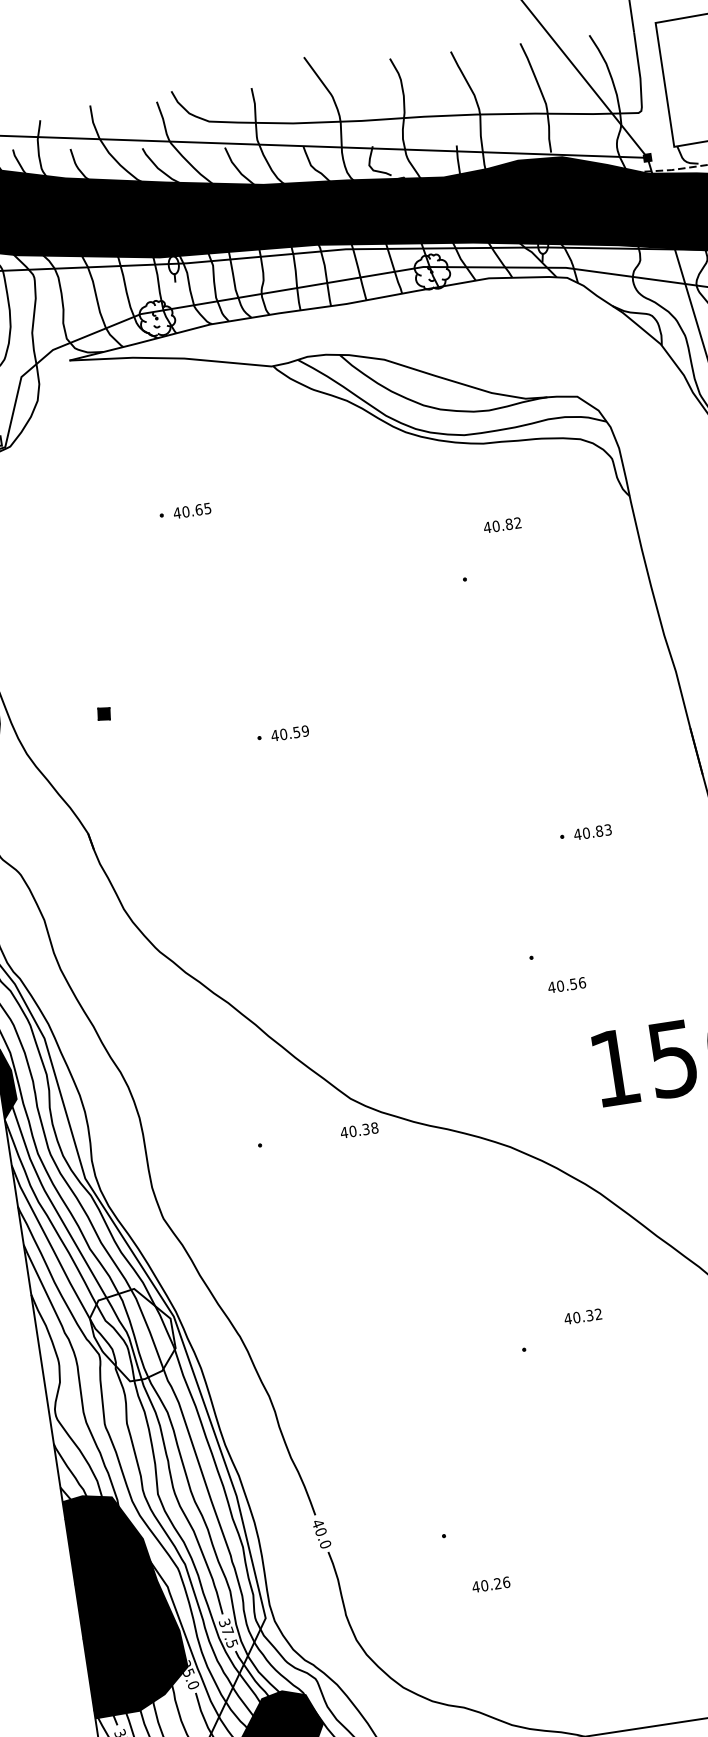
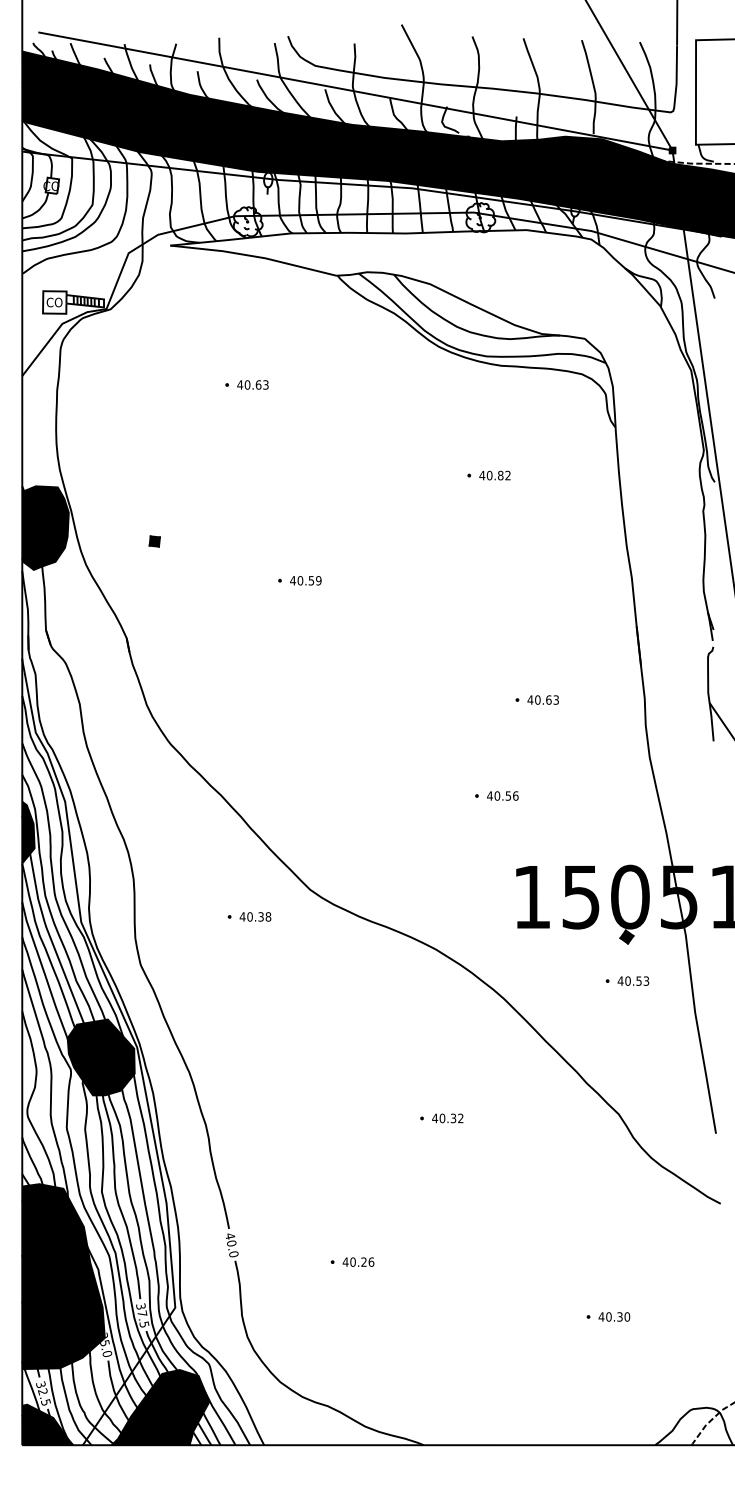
text: (207, 508) -> (265, 384), 40.65 -> 40.63
text: (501, 525) -> (494, 475), moved
text: (598, 830) -> (548, 699), 40.83 -> 40.63
text: (566, 984) -> (502, 795), moved
text: (359, 1129) -> (255, 916), moved
text: (582, 1316) -> (447, 1118), moved
fill: (132, 1335) -> (100, 1057), added
text: (491, 1583) -> (358, 1261), moved

